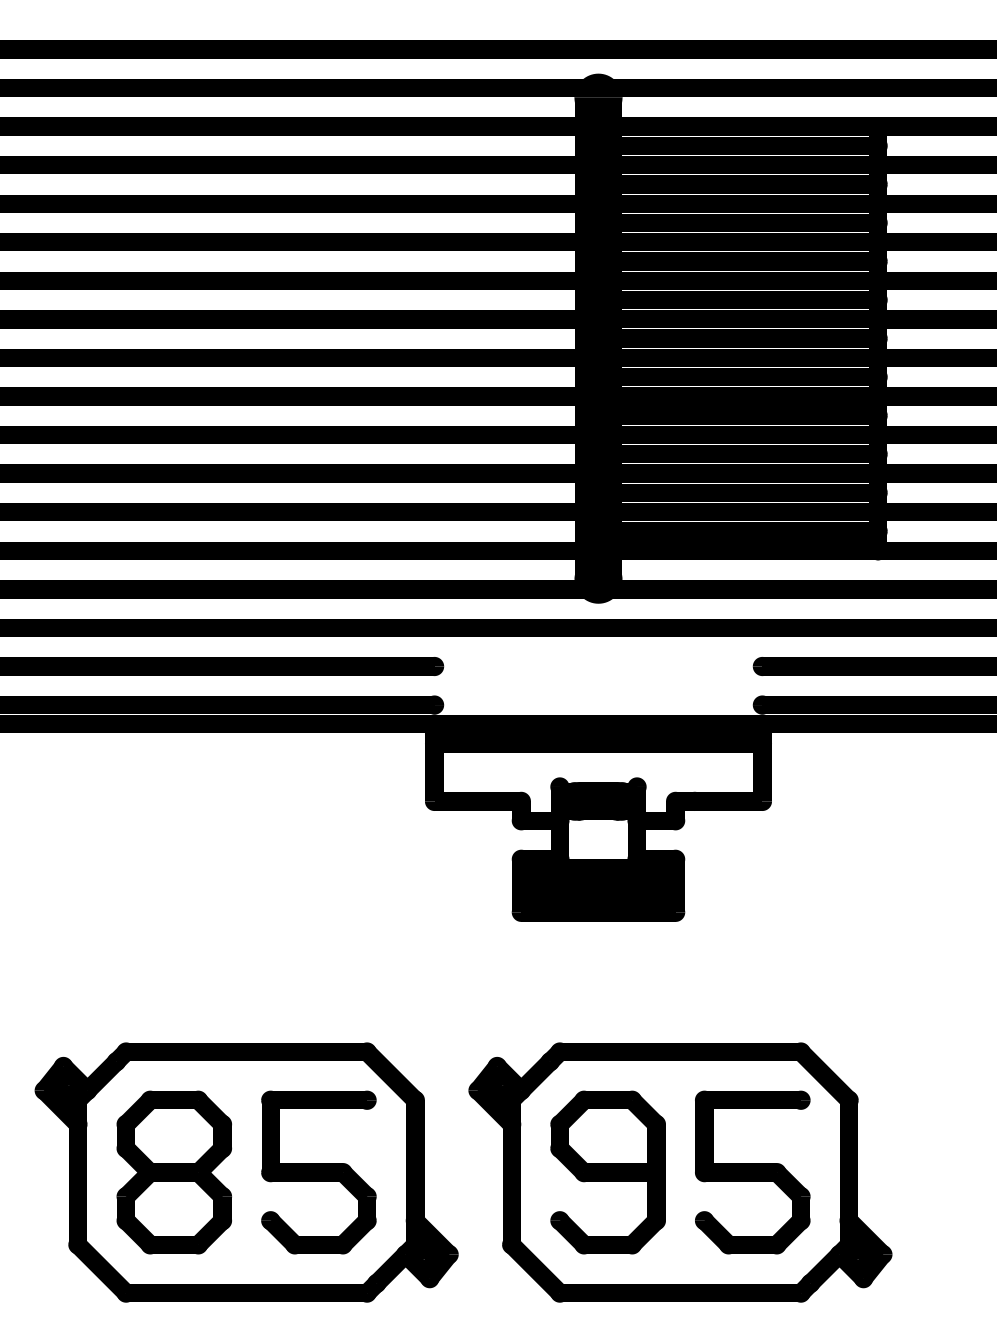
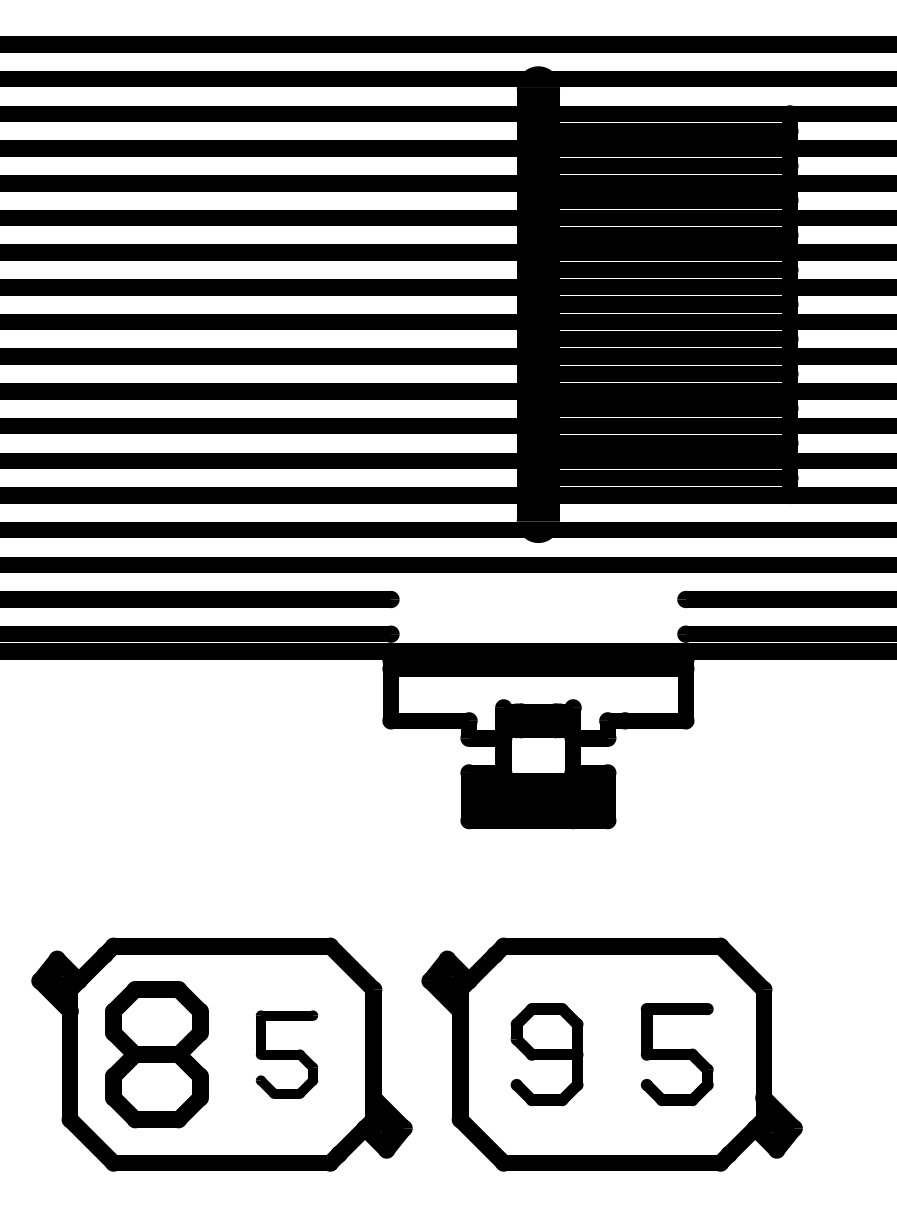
part: (318, 1172) -> (286, 1054), size x0.6
part: (607, 1172) -> (546, 1054), size x0.7
part: (752, 1172) -> (676, 1054), size x0.7

